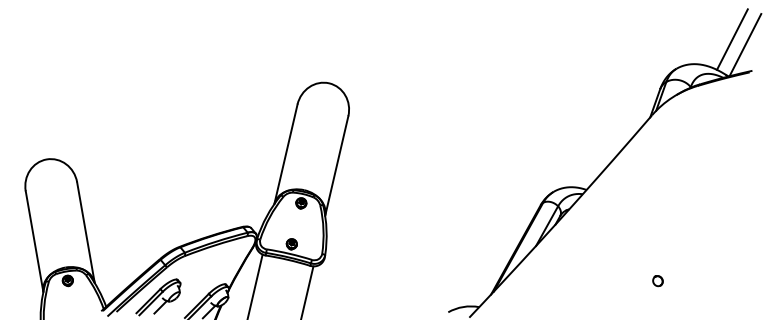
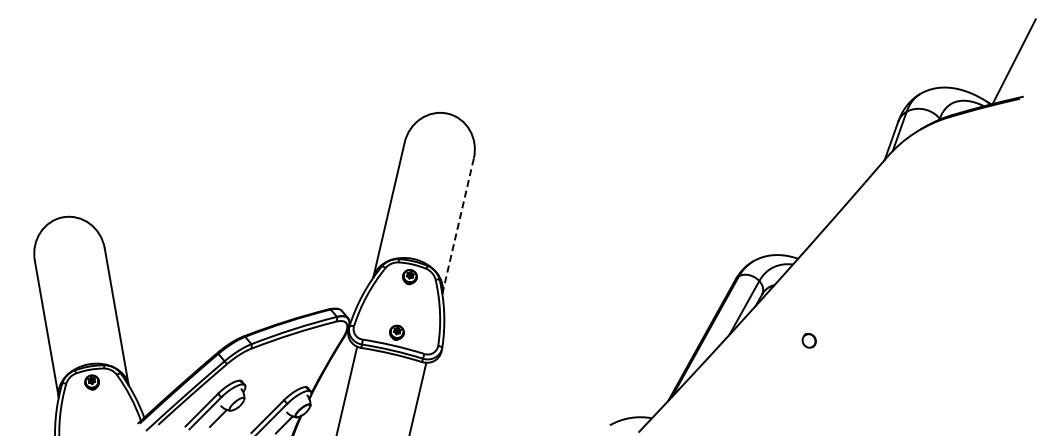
line: (732, 39) -> (996, 53), removed
line: (337, 166) -> (458, 226), solid -> dashed
part: (657, 280) -> (808, 340), moved

